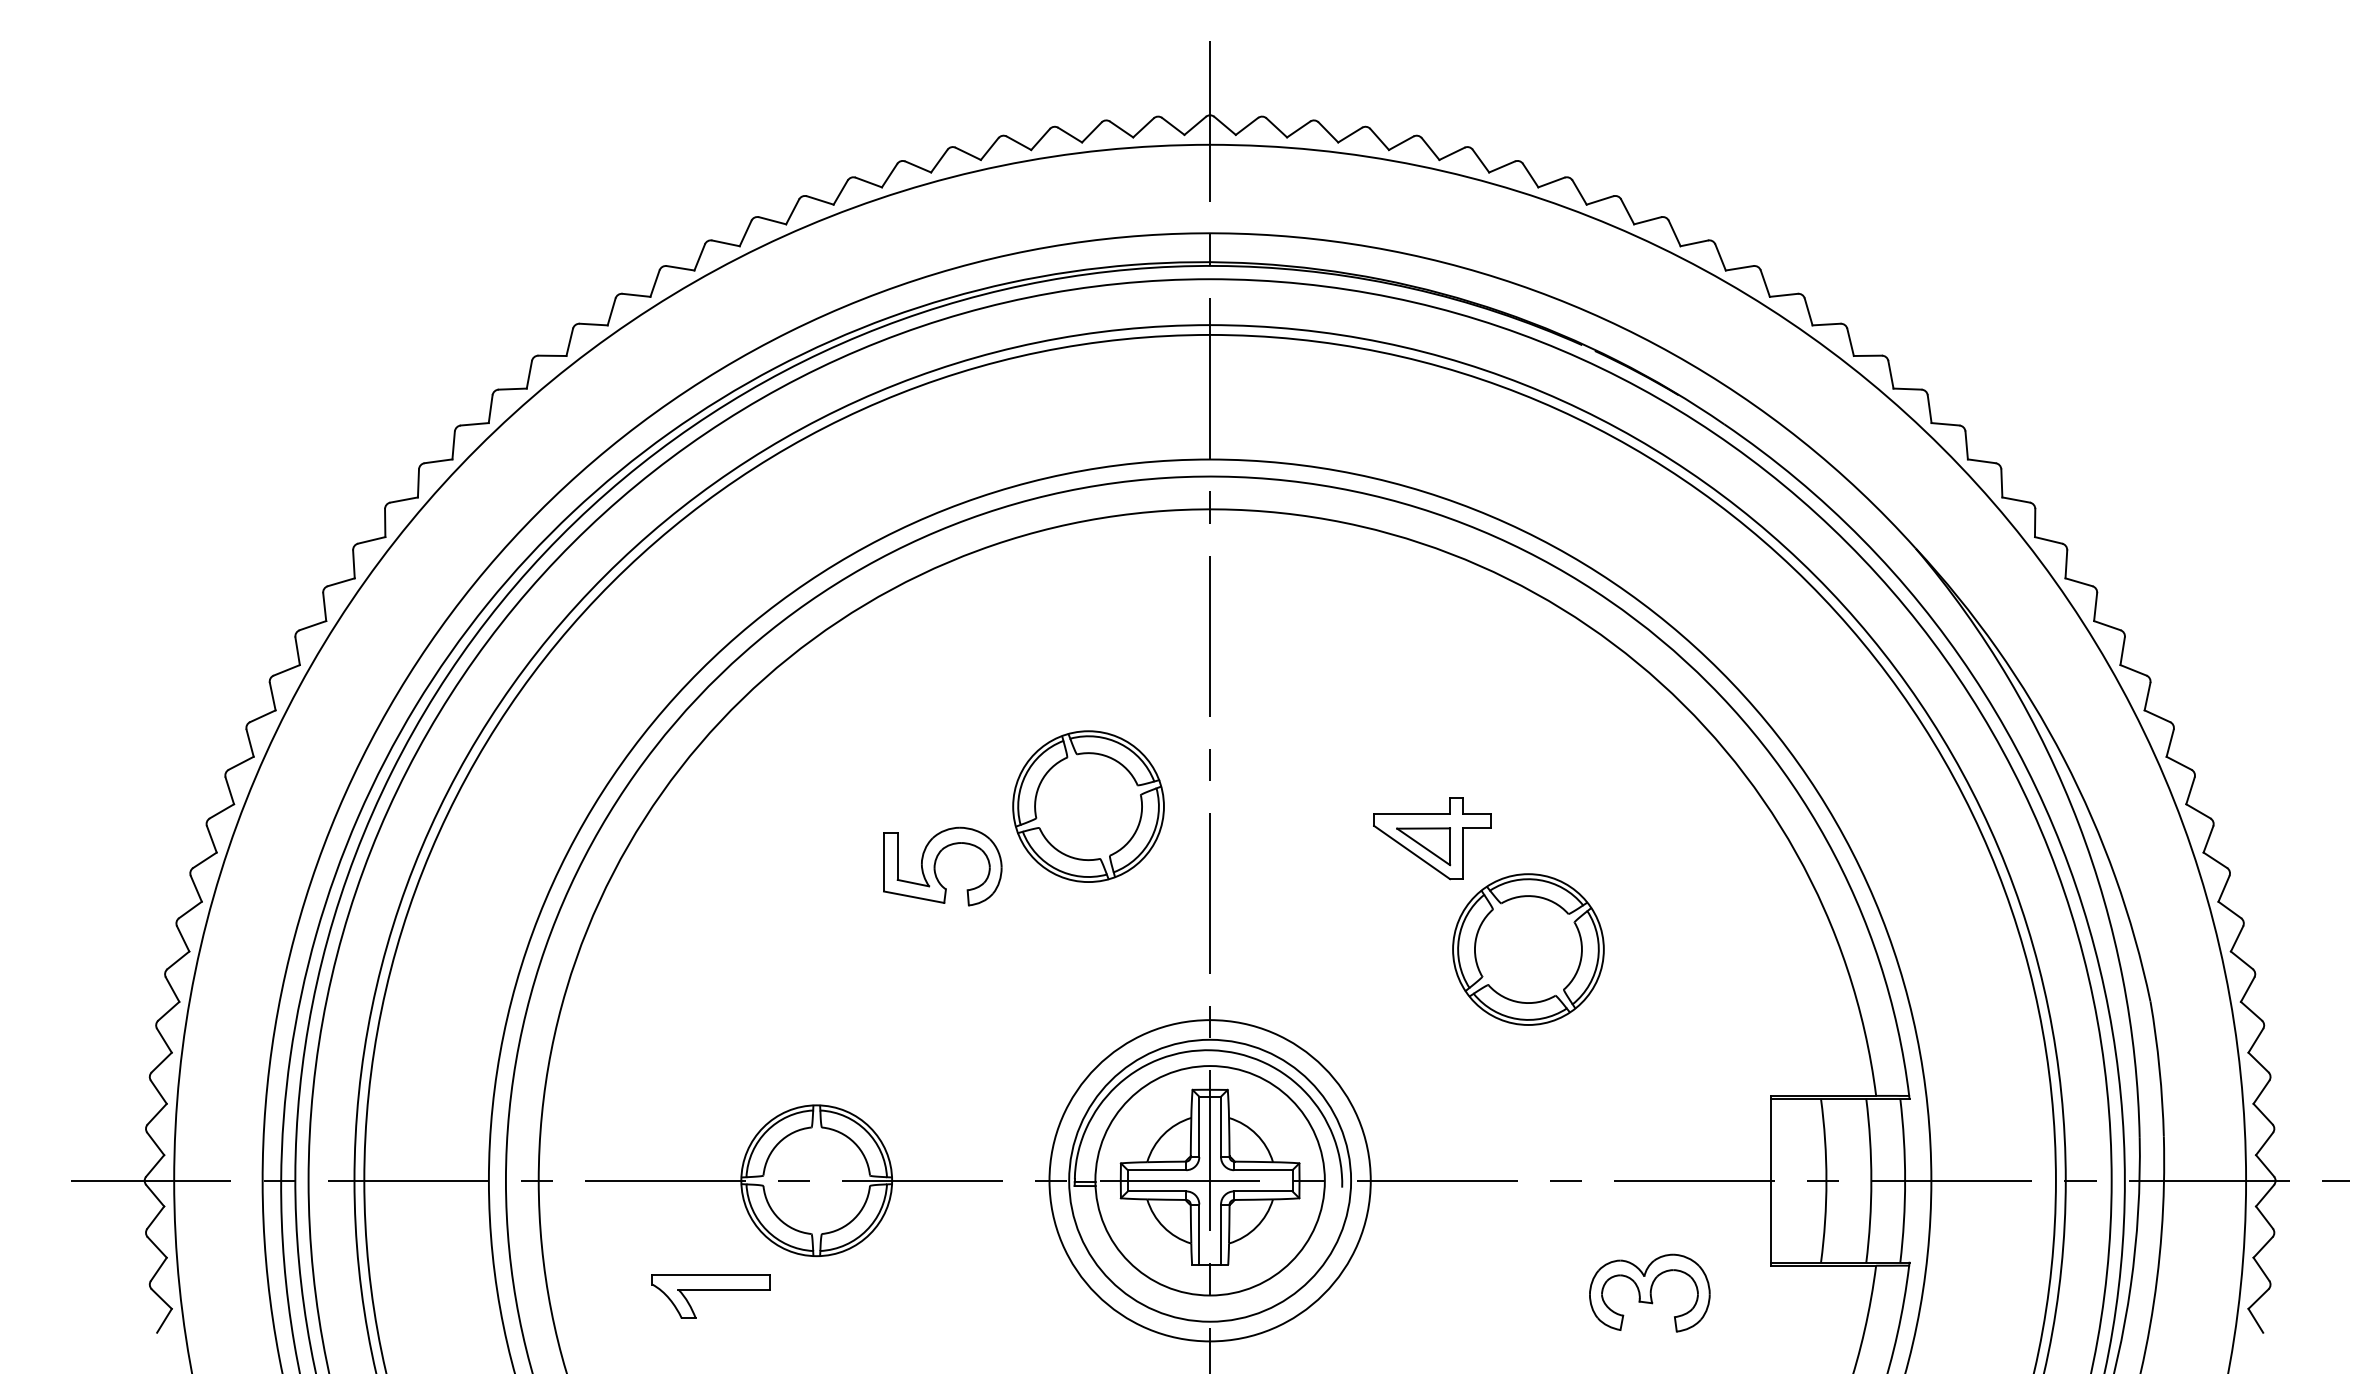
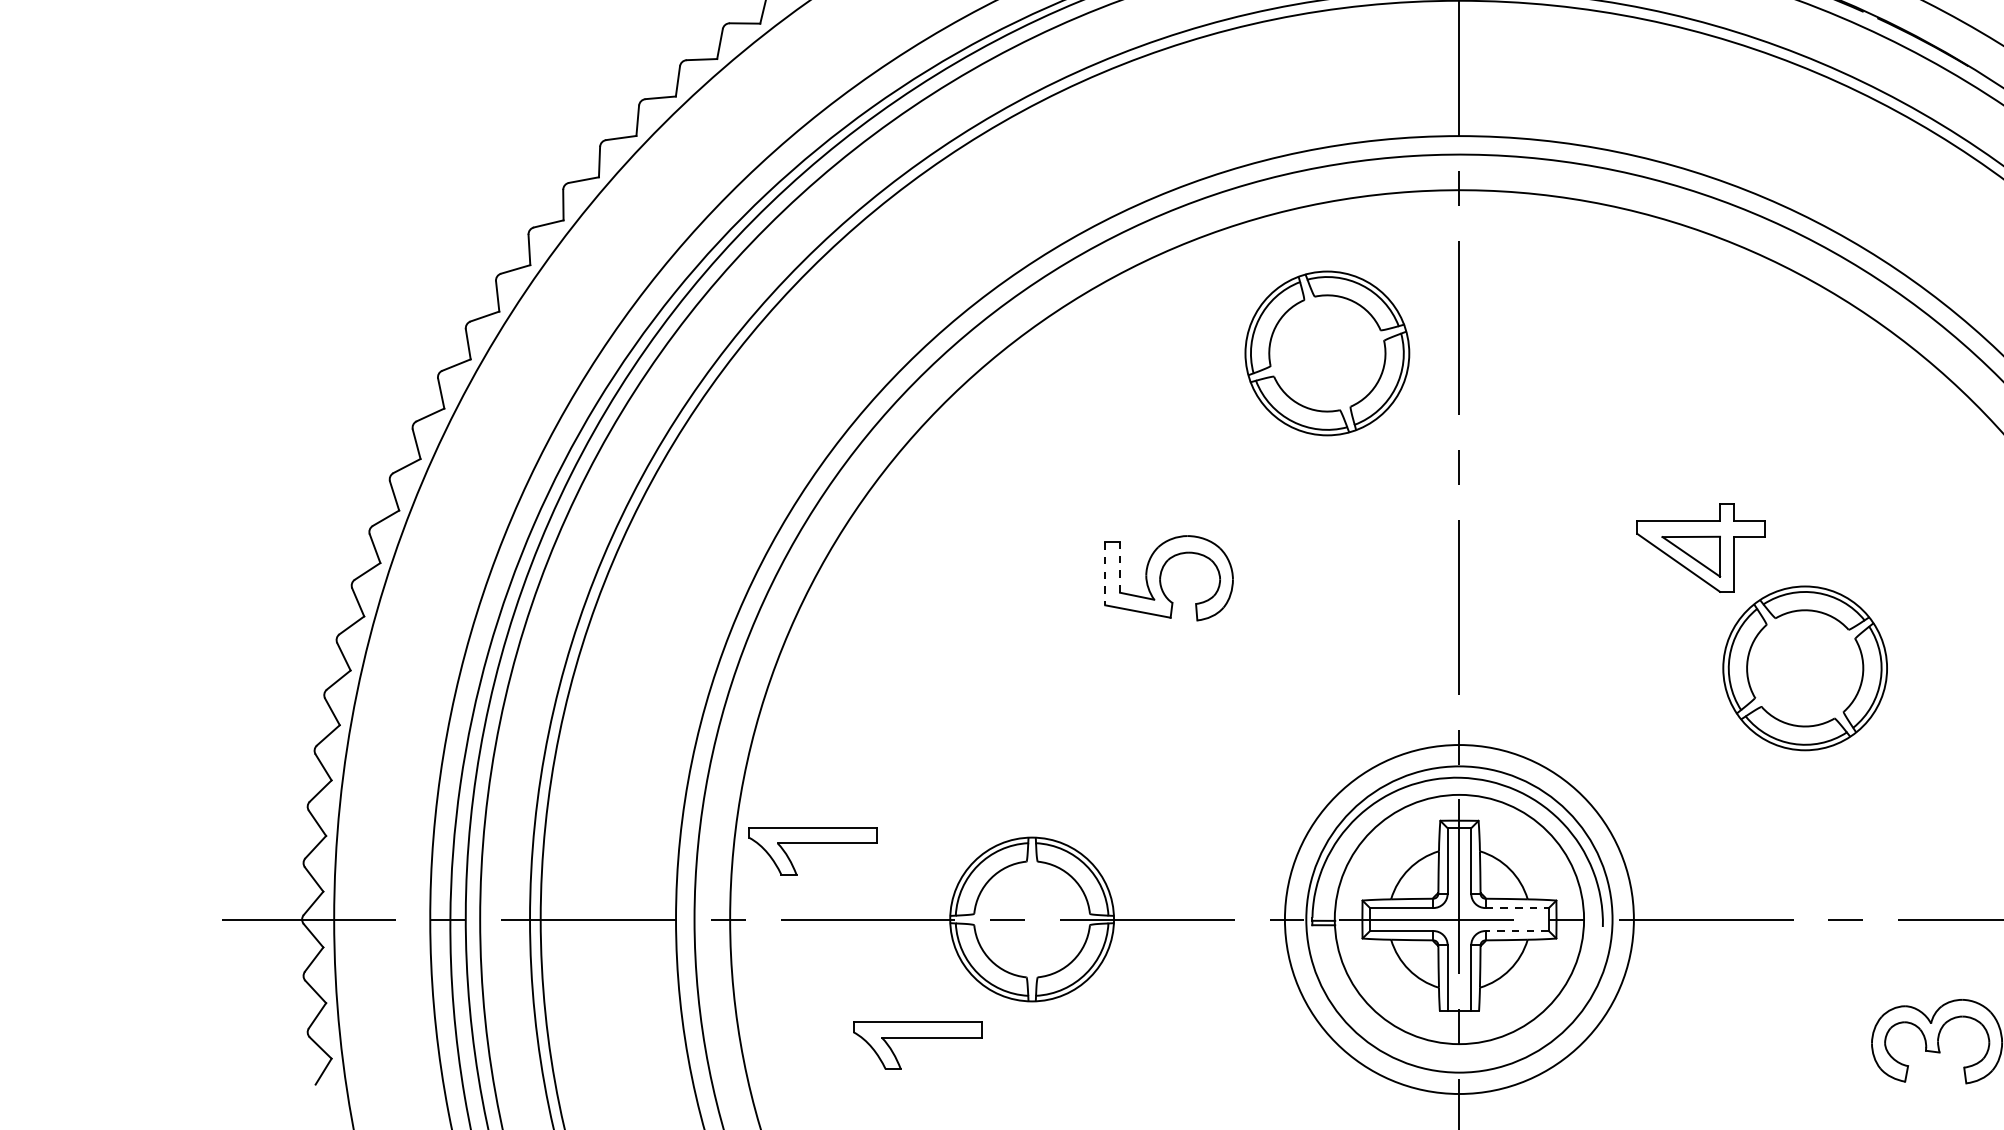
part: (1088, 806) -> (1327, 353), moved
line: (897, 856) -> (1119, 567), solid -> dashed
line: (884, 862) -> (1105, 573), solid -> dashed
part: (614, 1117) -> (812, 850), added
line: (1263, 1170) -> (1517, 908), solid -> dashed
line: (1262, 1191) -> (1516, 931), solid -> dashed

